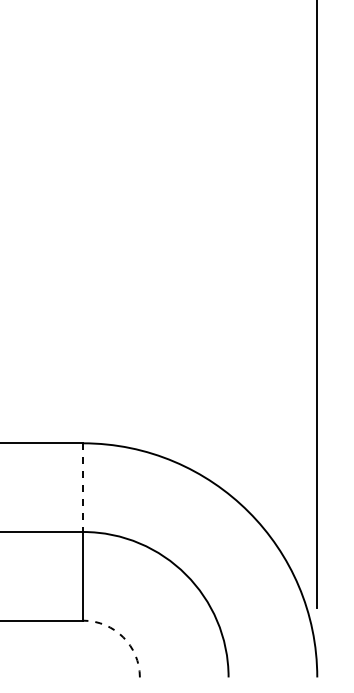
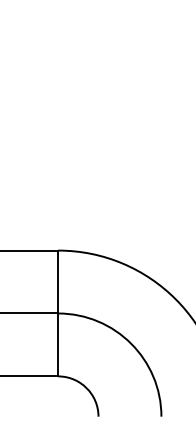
line: (83, 488) -> (58, 282), dashed -> solid
arc: (123, 637) -> (86, 388), dashed -> solid

